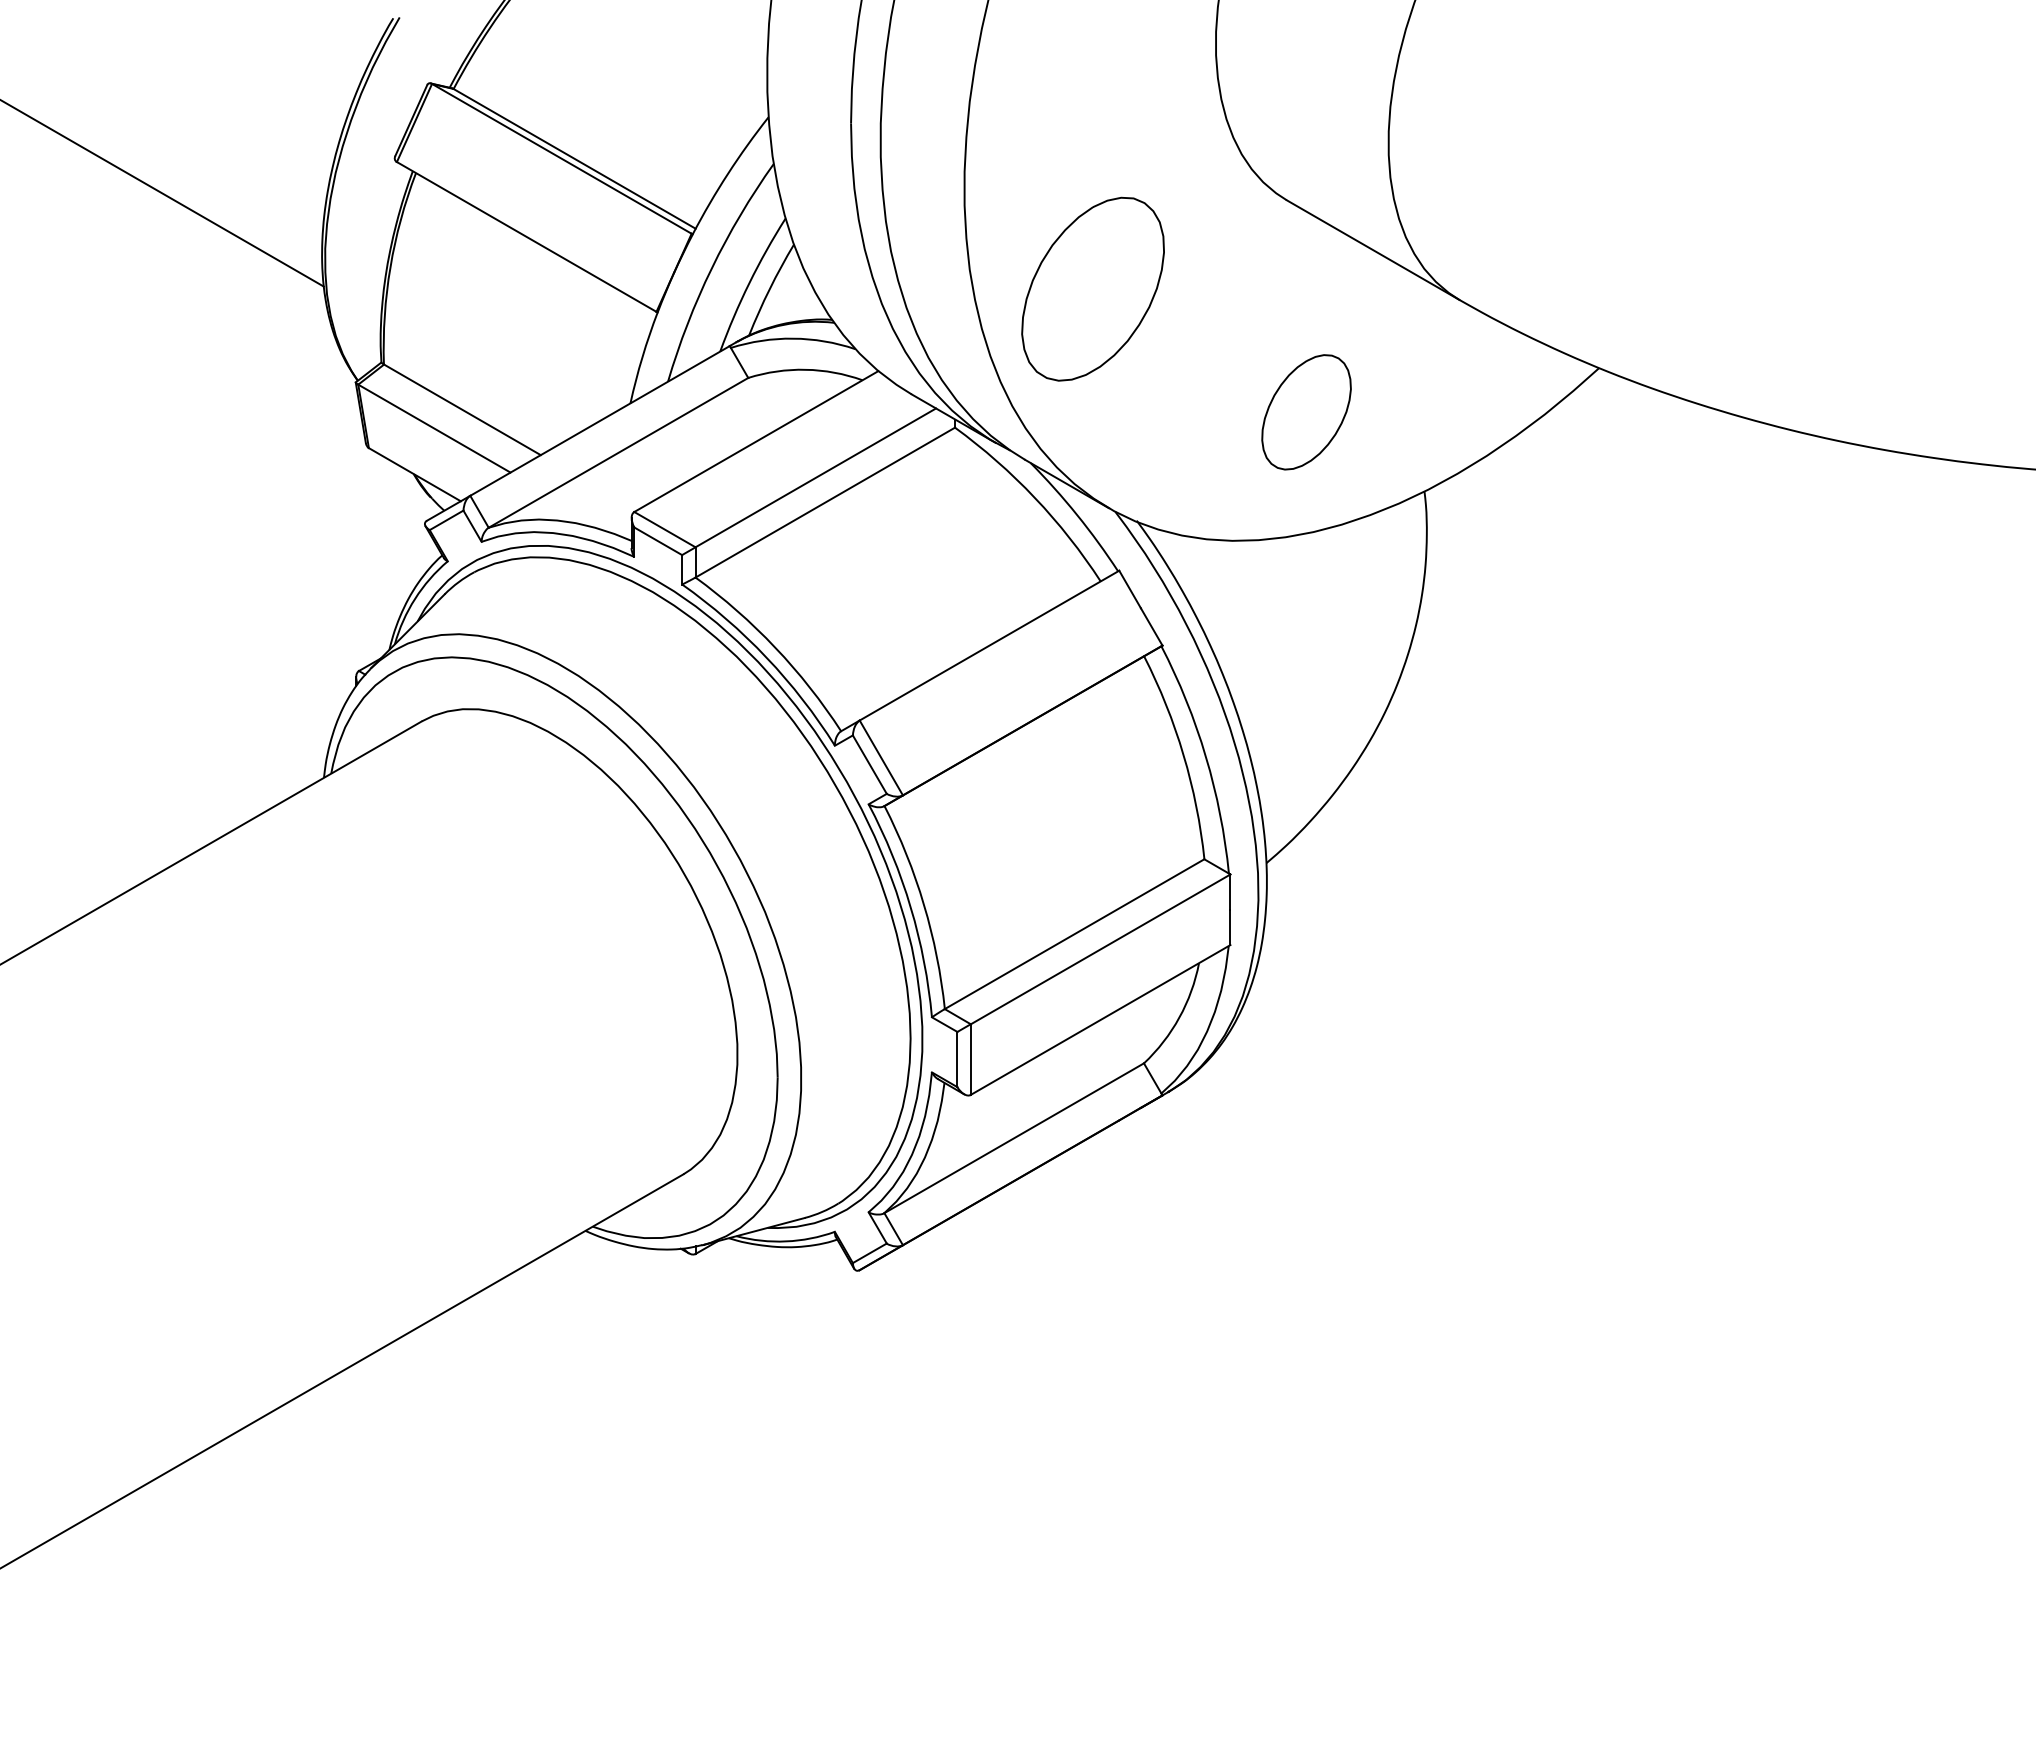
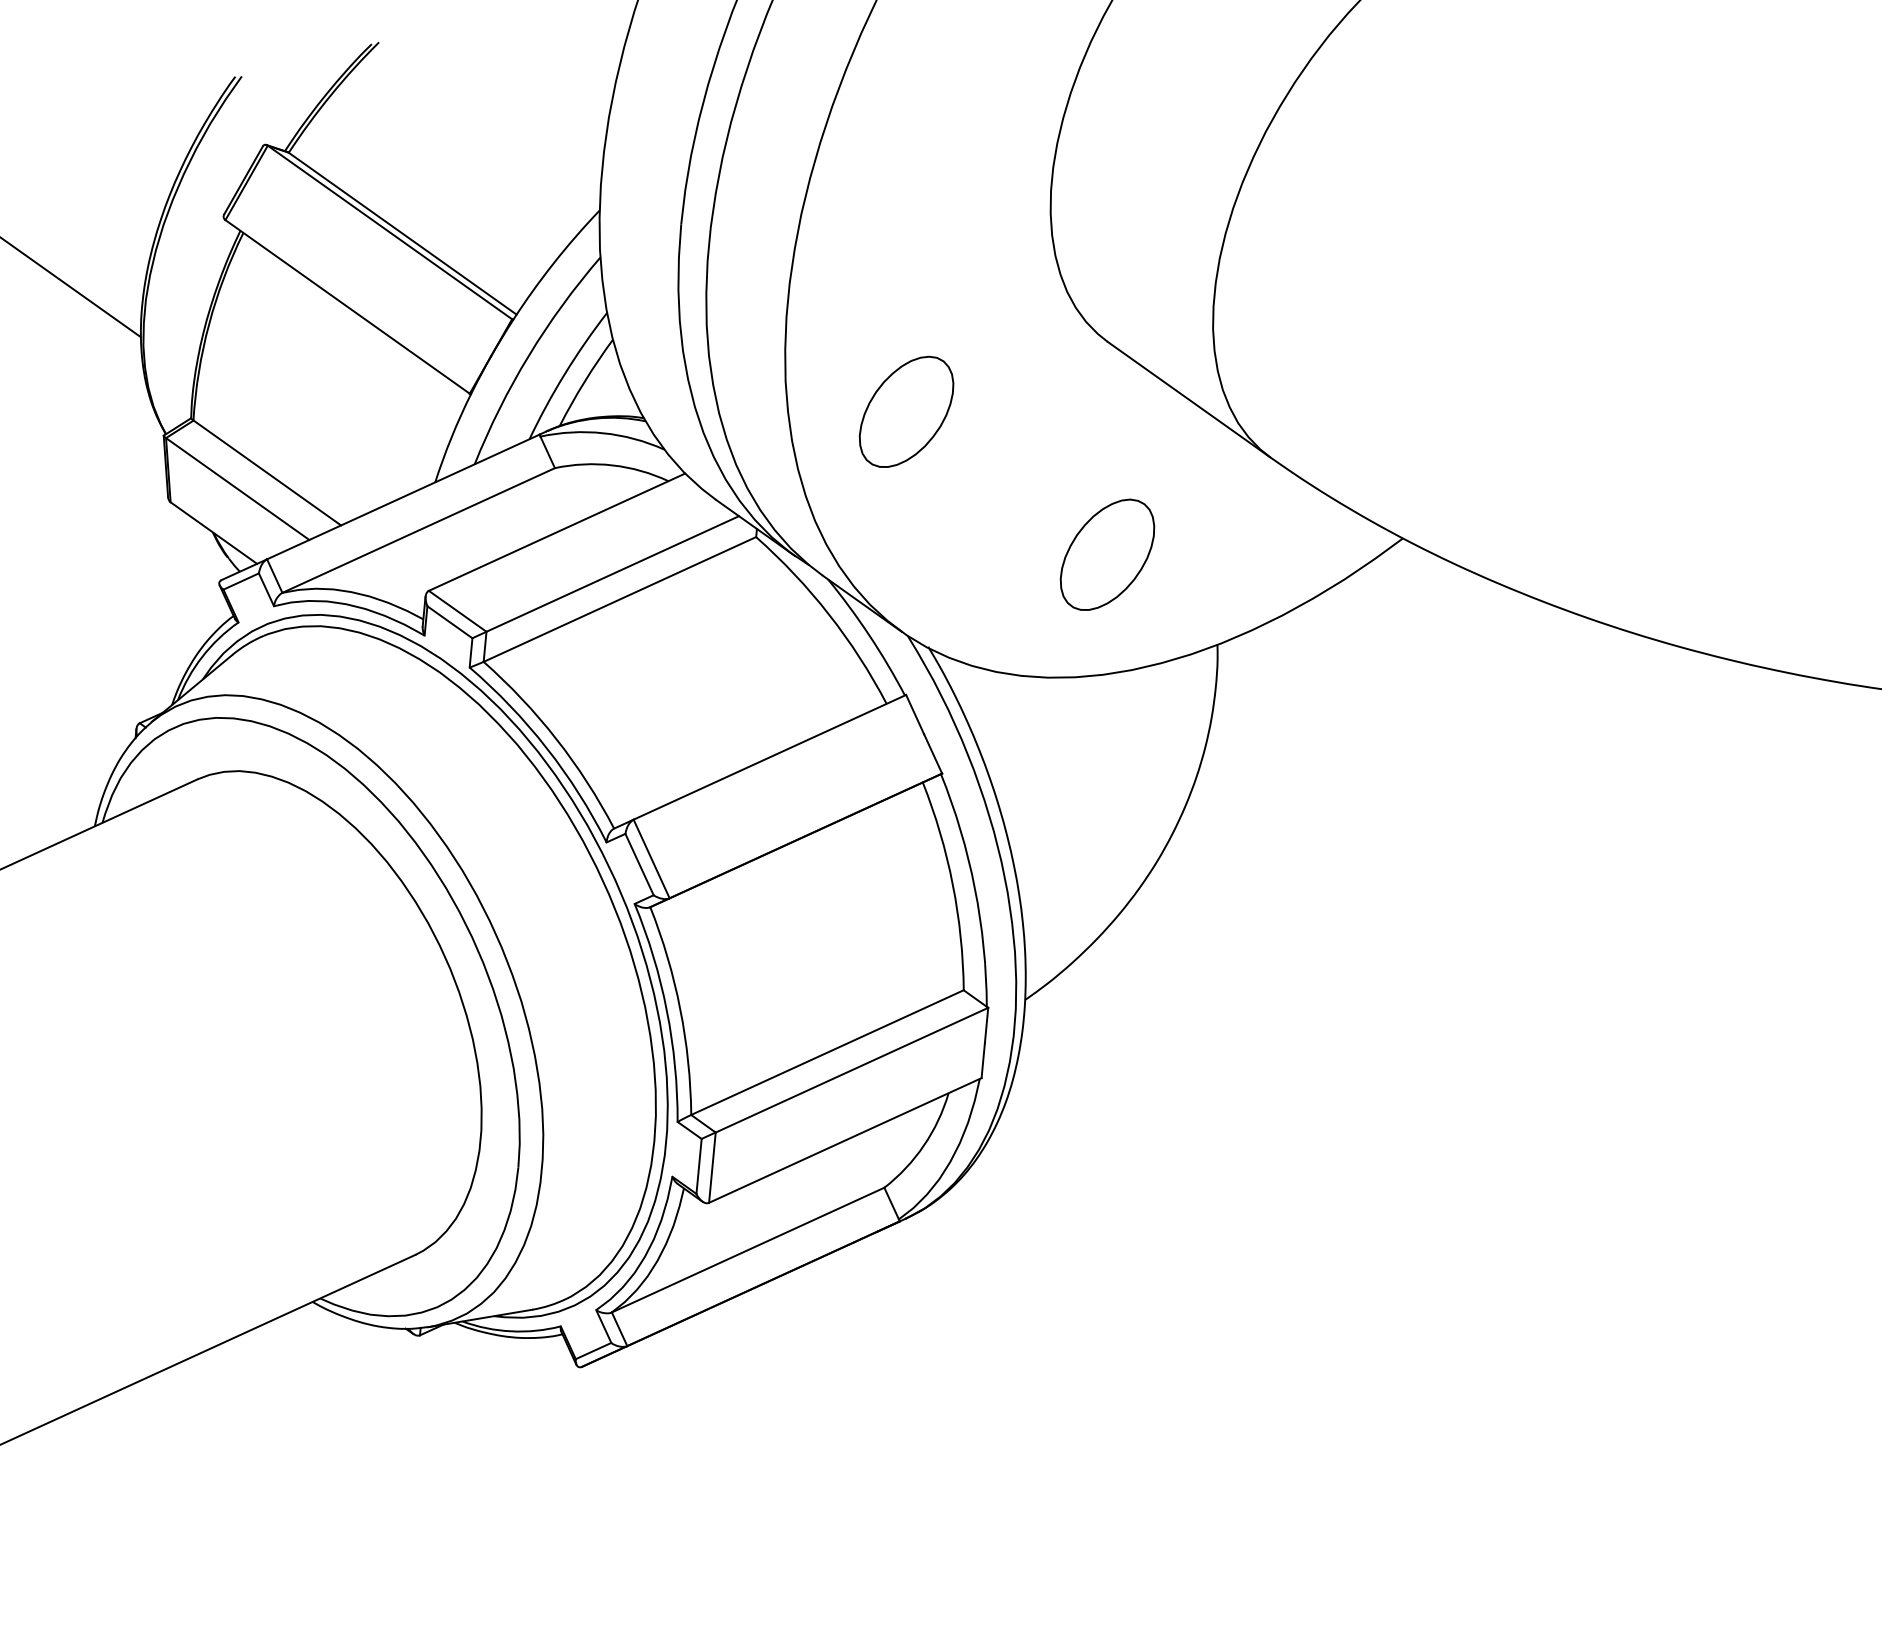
part: (1092, 288) -> (906, 411), size x0.62

